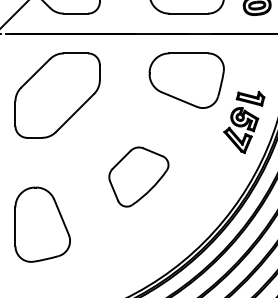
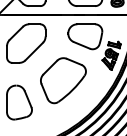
part: (139, 176) -> (63, 80), size x1.67

